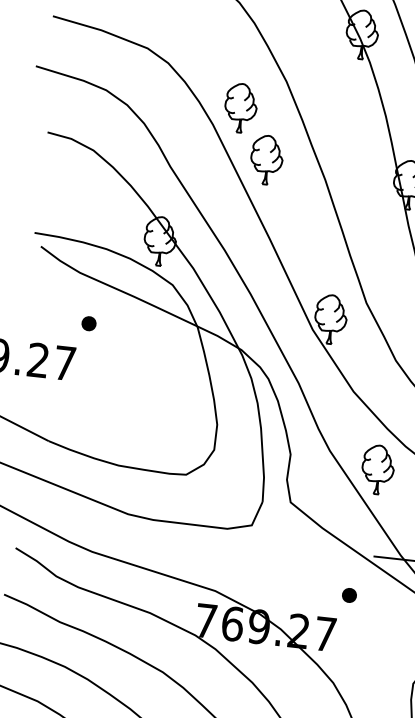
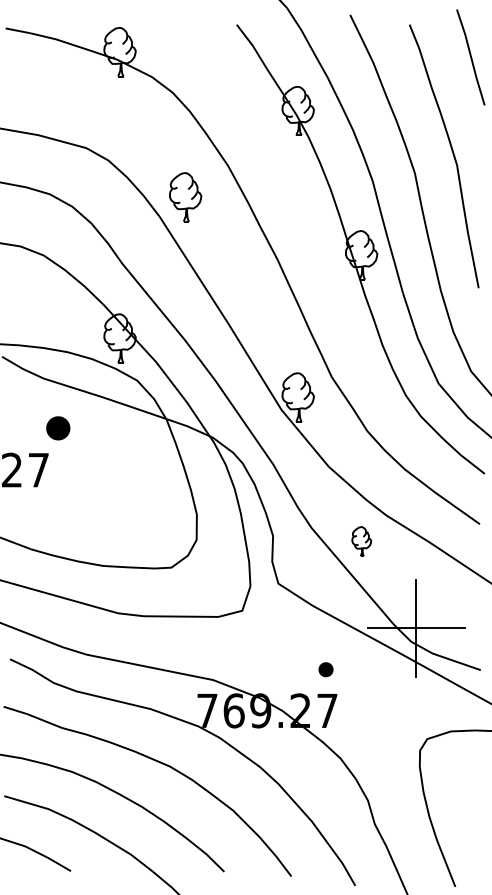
part: (266, 159) -> (216, 245), removed
part: (89, 323) -> (58, 427), size x1.6
part: (377, 469) -> (361, 541), size x0.6
part: (348, 595) -> (325, 669), moved

